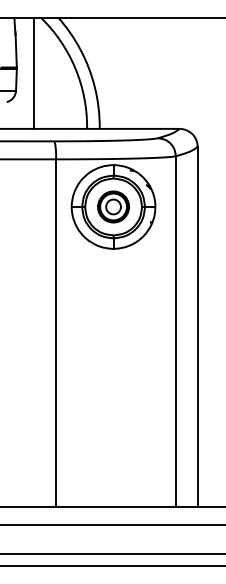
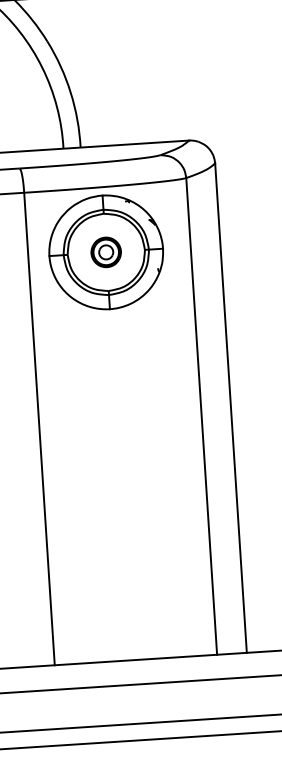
part: (113, 206) -> (106, 251), size x0.7

